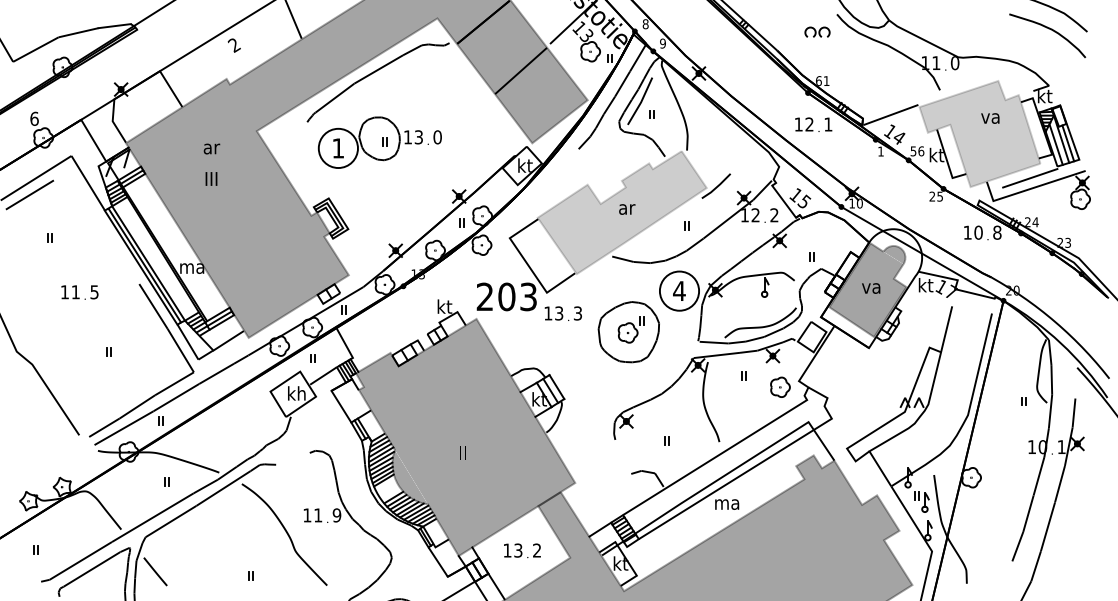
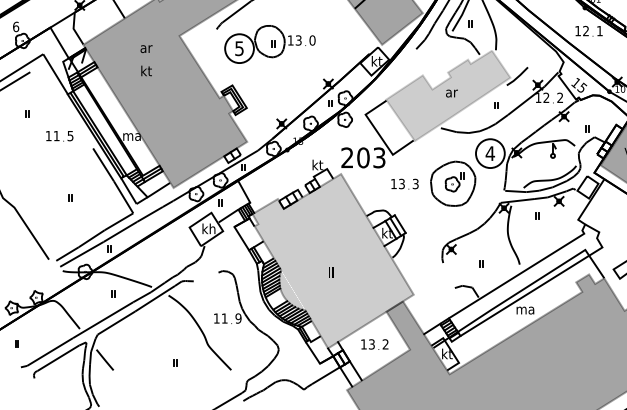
text: (337, 148) -> (238, 48), 1 -> 5
text: (211, 178) -> (146, 70), III -> kt
text: (79, 292) -> (59, 136), moved
text: (562, 313) -> (404, 184), moved
part: (780, 386) -> (564, 223), removed
fill: (465, 437) -> (333, 261), removed

